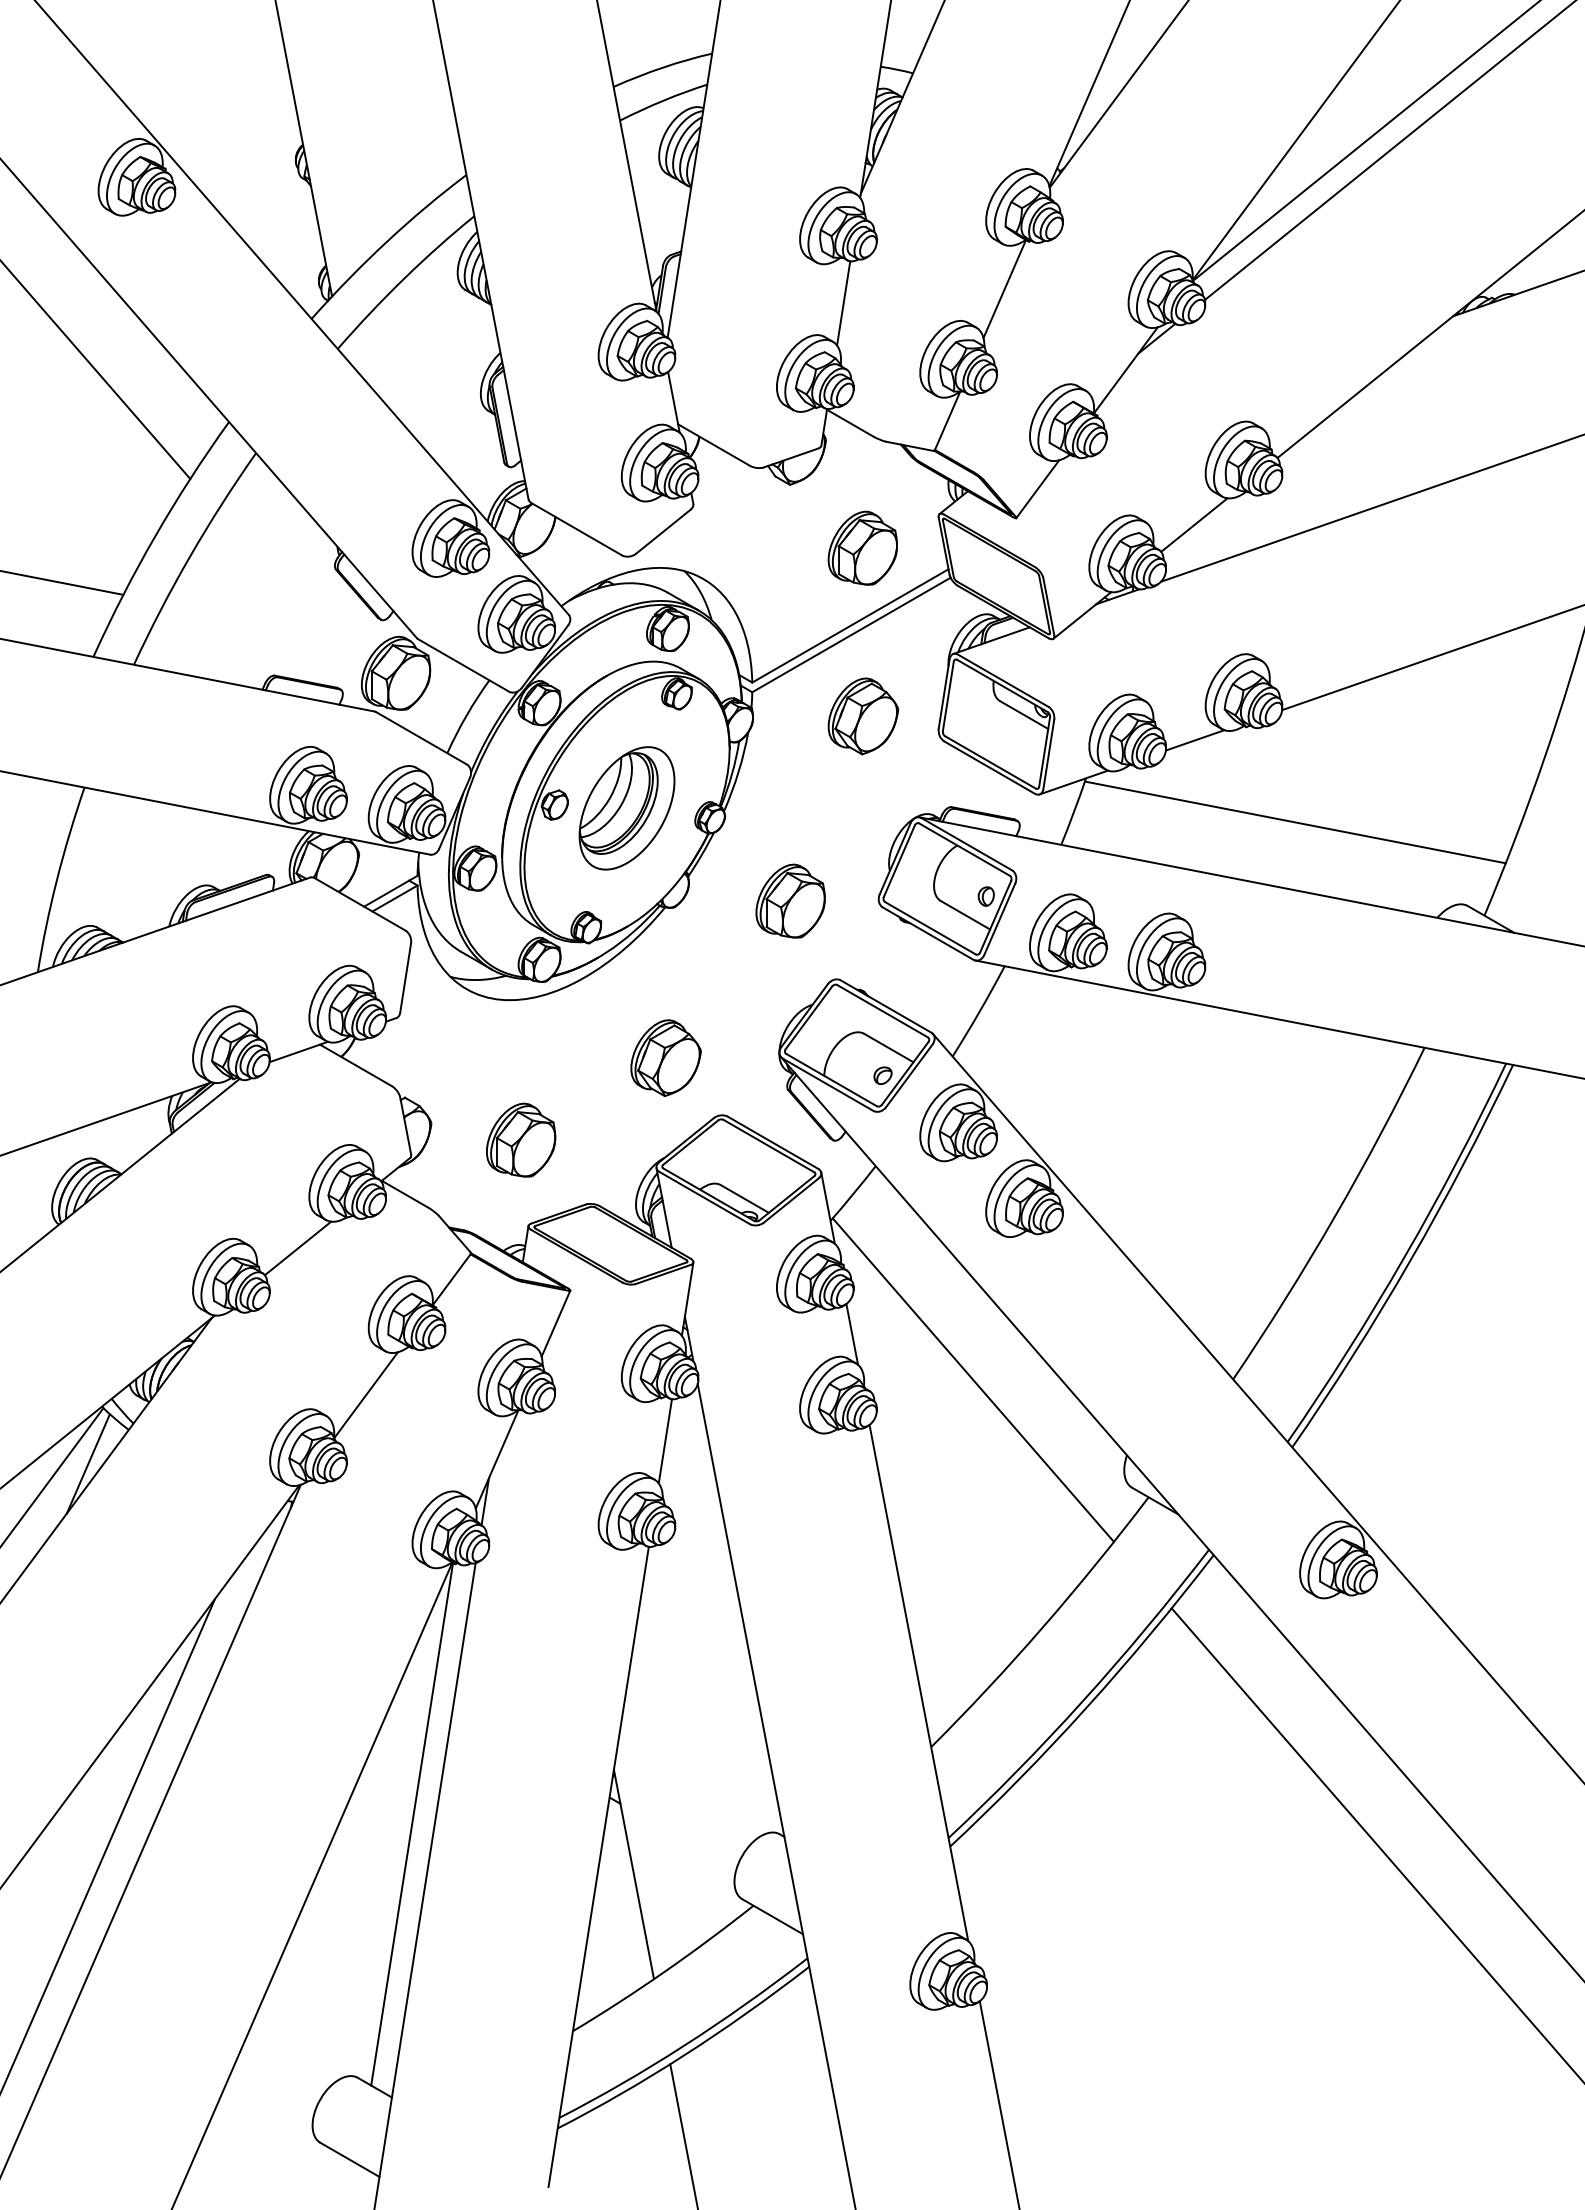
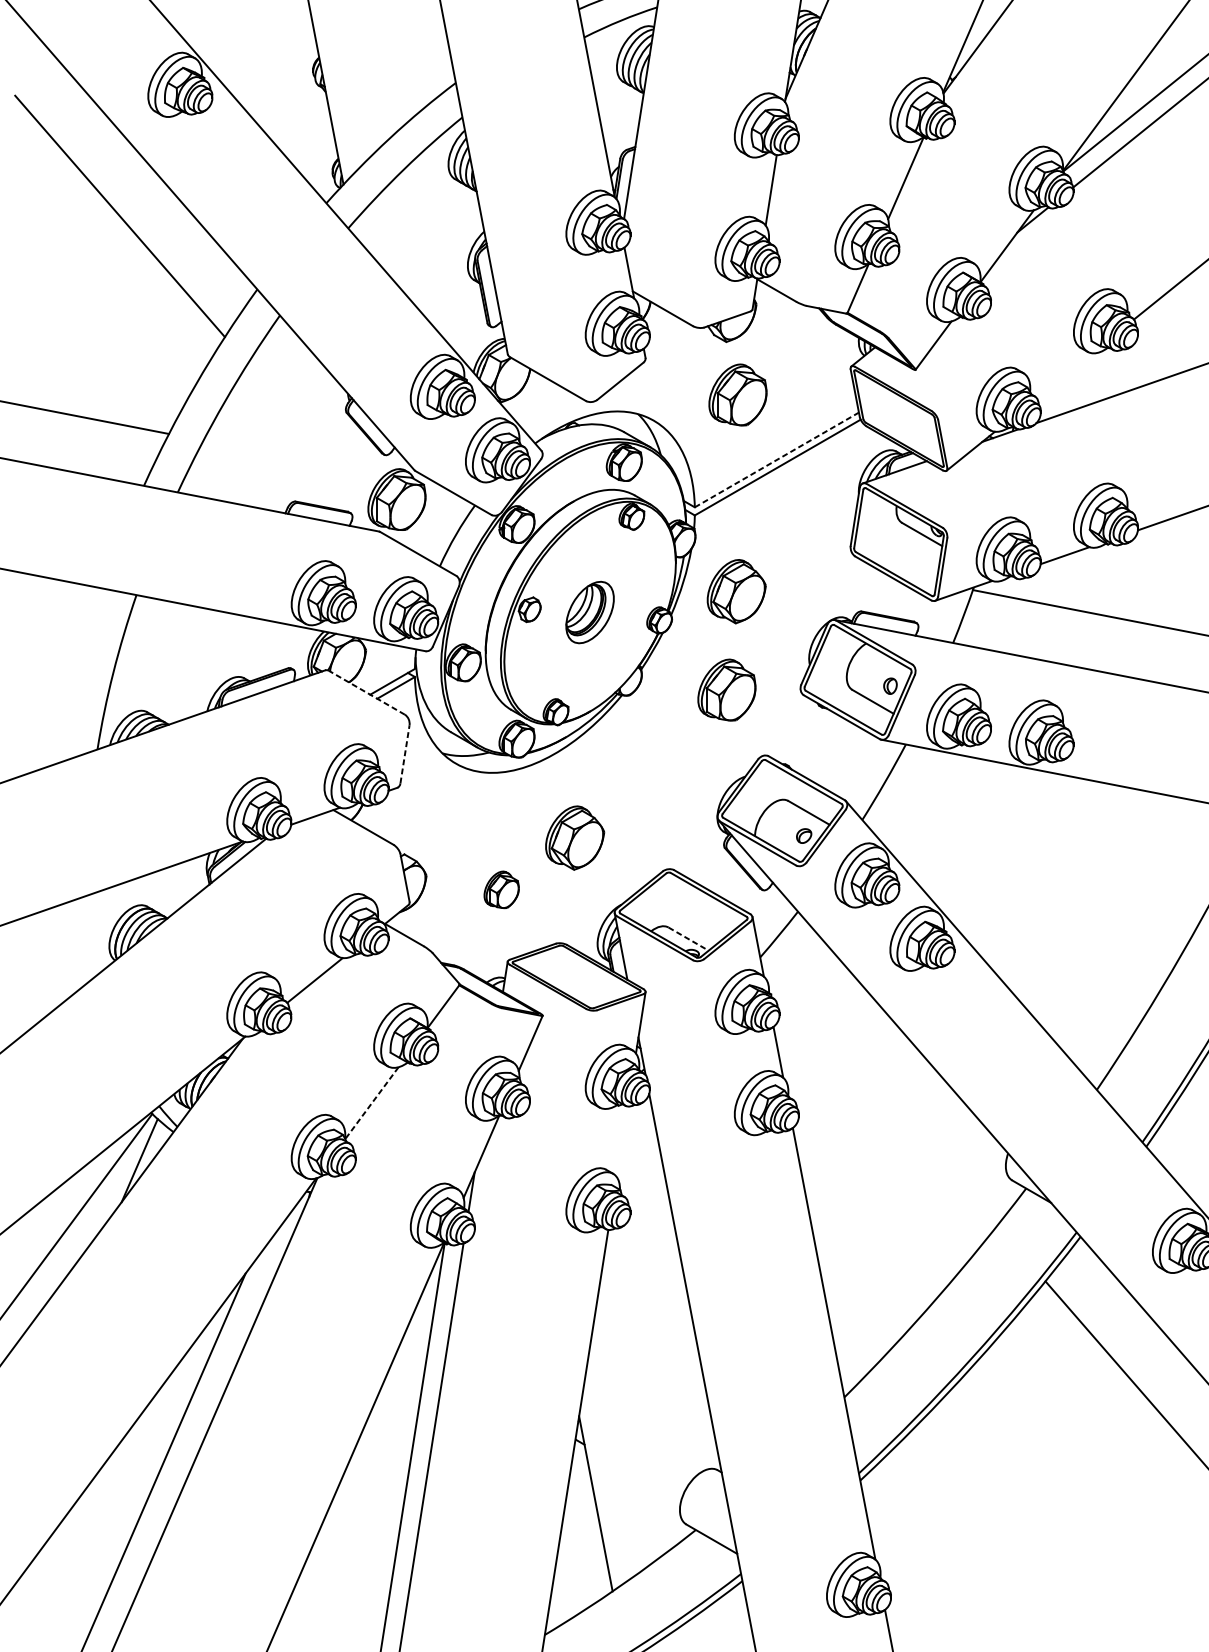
line: (1194, 524) -> (1064, 375), removed
part: (862, 547) -> (737, 394), moved
line: (850, 625) -> (776, 459), solid -> dashed
part: (863, 716) -> (736, 591), moved
part: (626, 808) -> (589, 612), size x0.6
line: (359, 904) -> (366, 692), solid -> dashed
line: (405, 977) -> (404, 753), solid -> dashed
part: (665, 1058) -> (574, 838), moved
part: (521, 1139) -> (501, 889), size x0.6
line: (744, 1198) -> (688, 938), solid -> dashed
line: (972, 1379) -> (878, 1090), removed
line: (365, 1395) -> (371, 1103), solid -> dashed
line: (664, 1441) -> (621, 1141), removed

